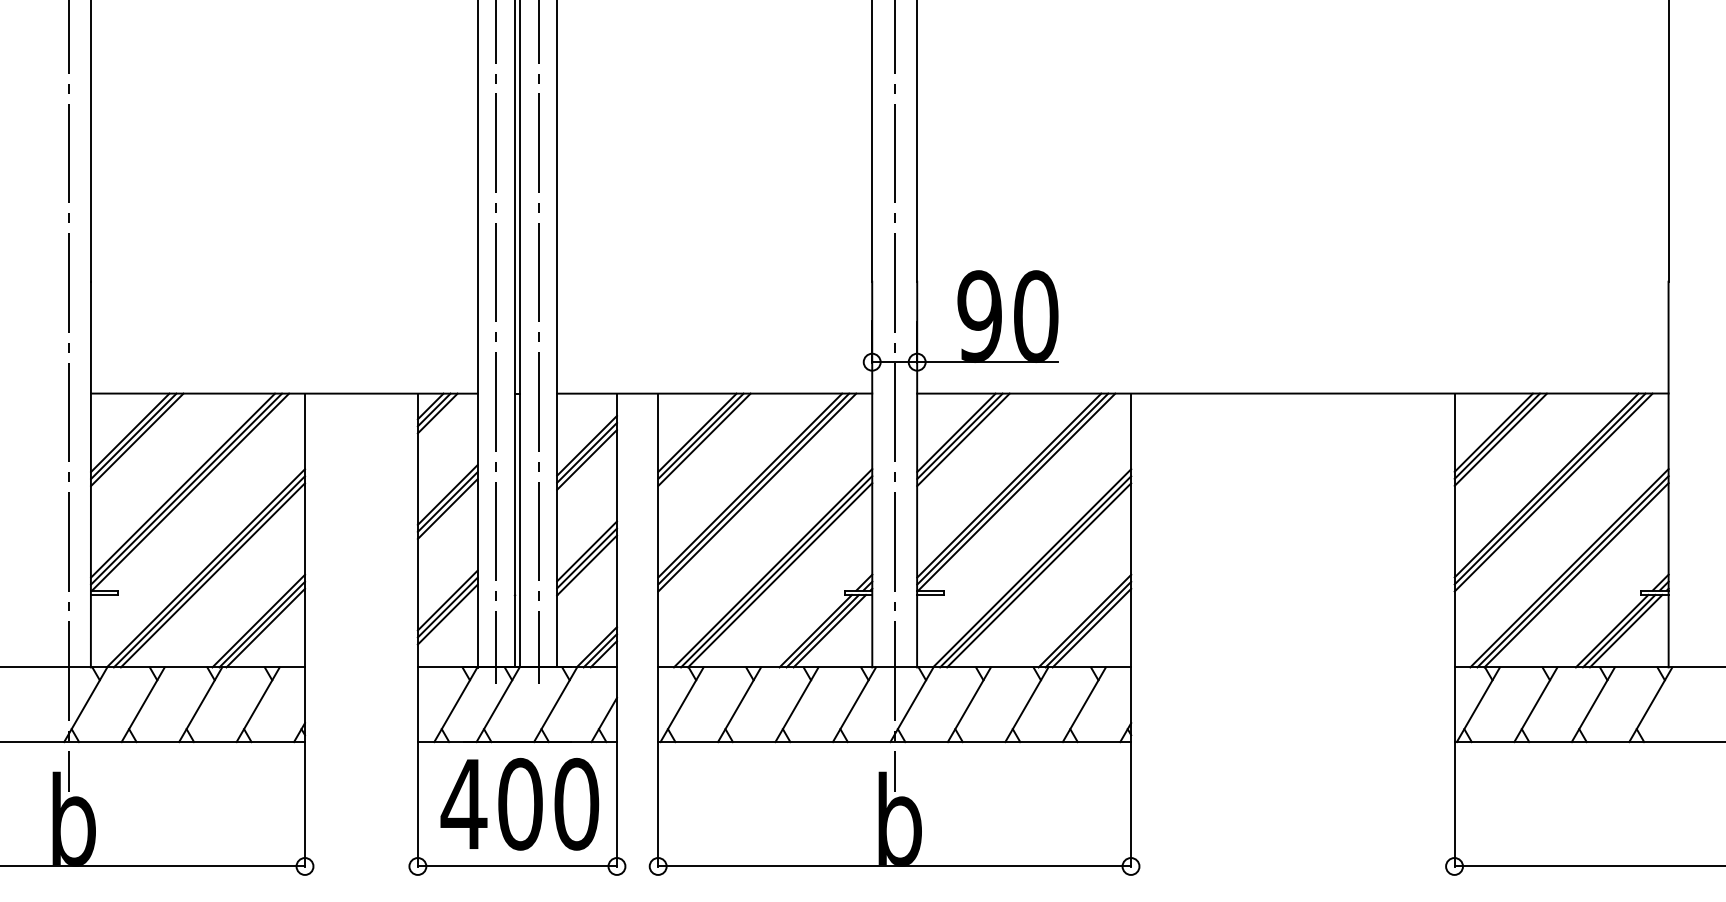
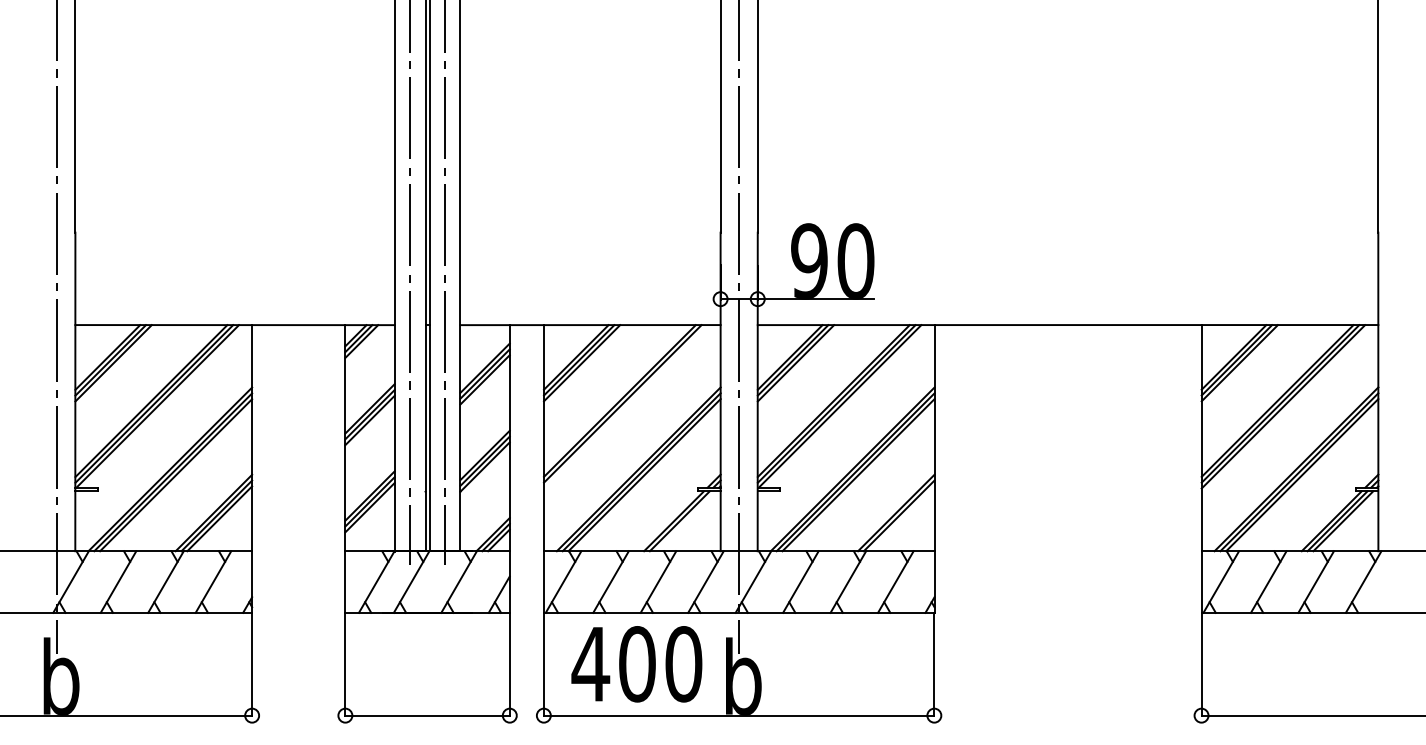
line: (757, 492) -> (625, 406), removed
line: (1091, 627) -> (901, 518), removed
line: (829, 630) -> (685, 520), removed
text: (519, 804) -> (636, 664), moved

